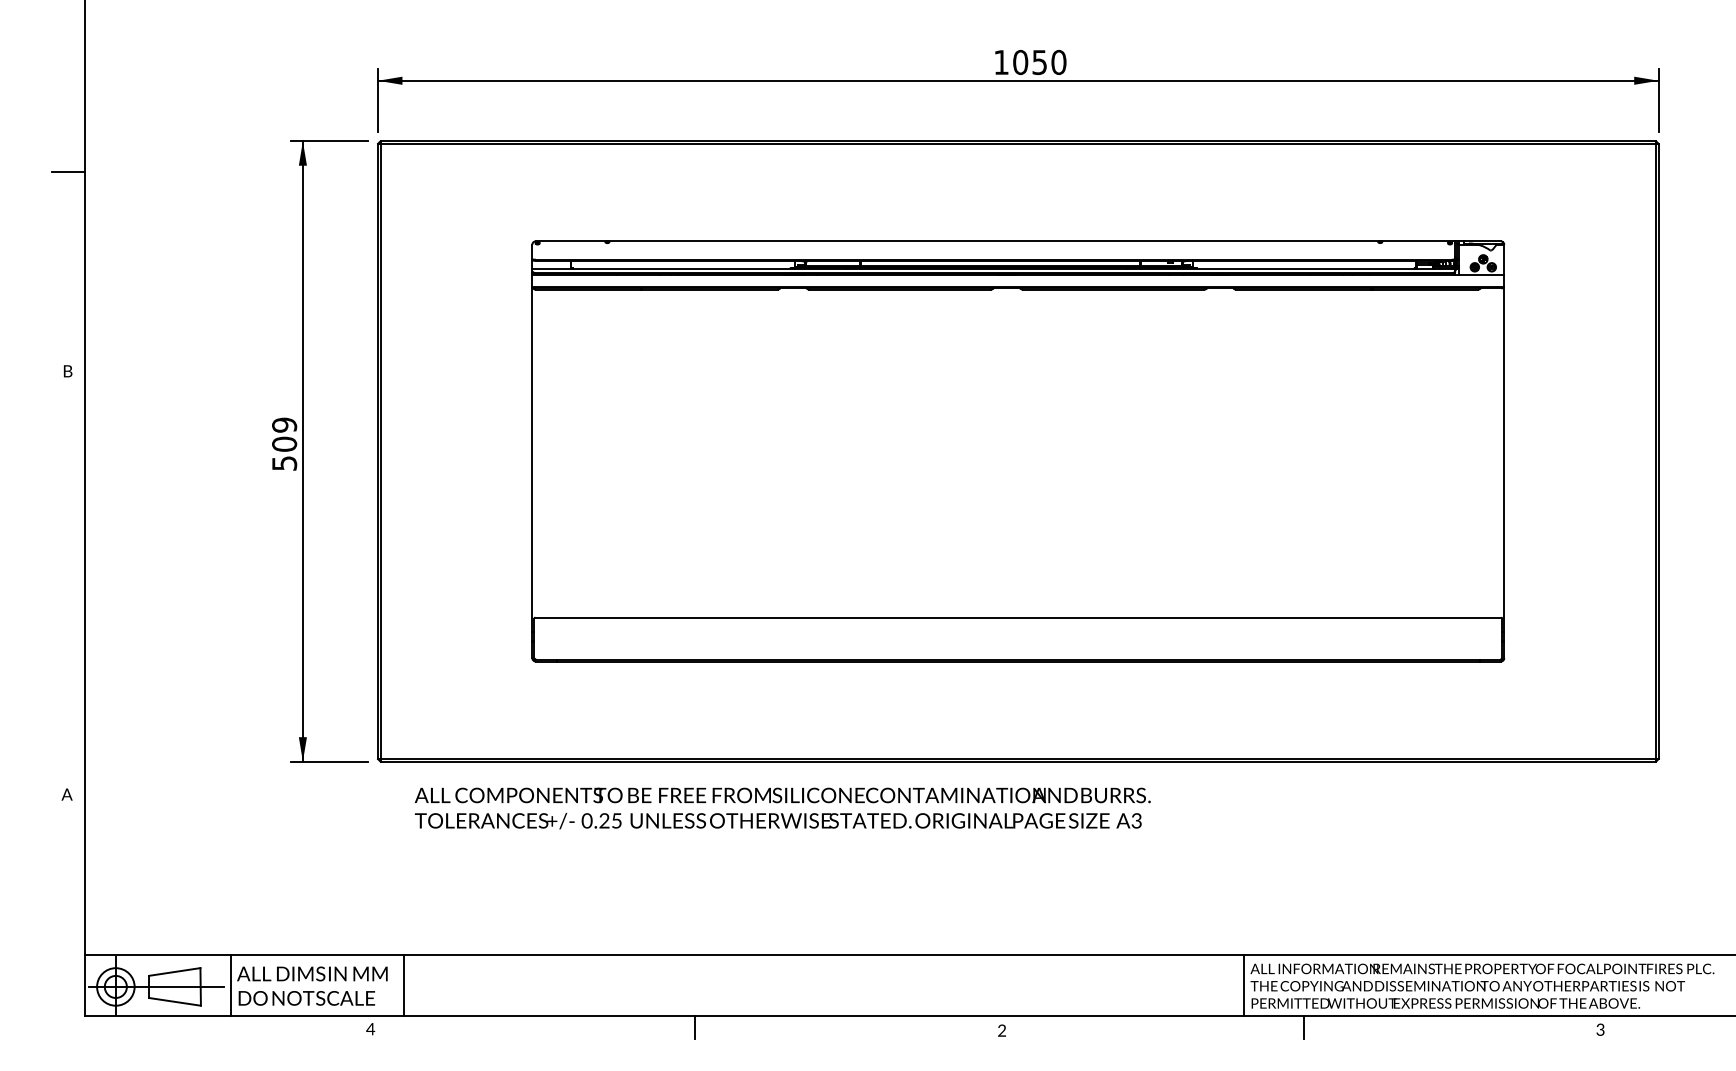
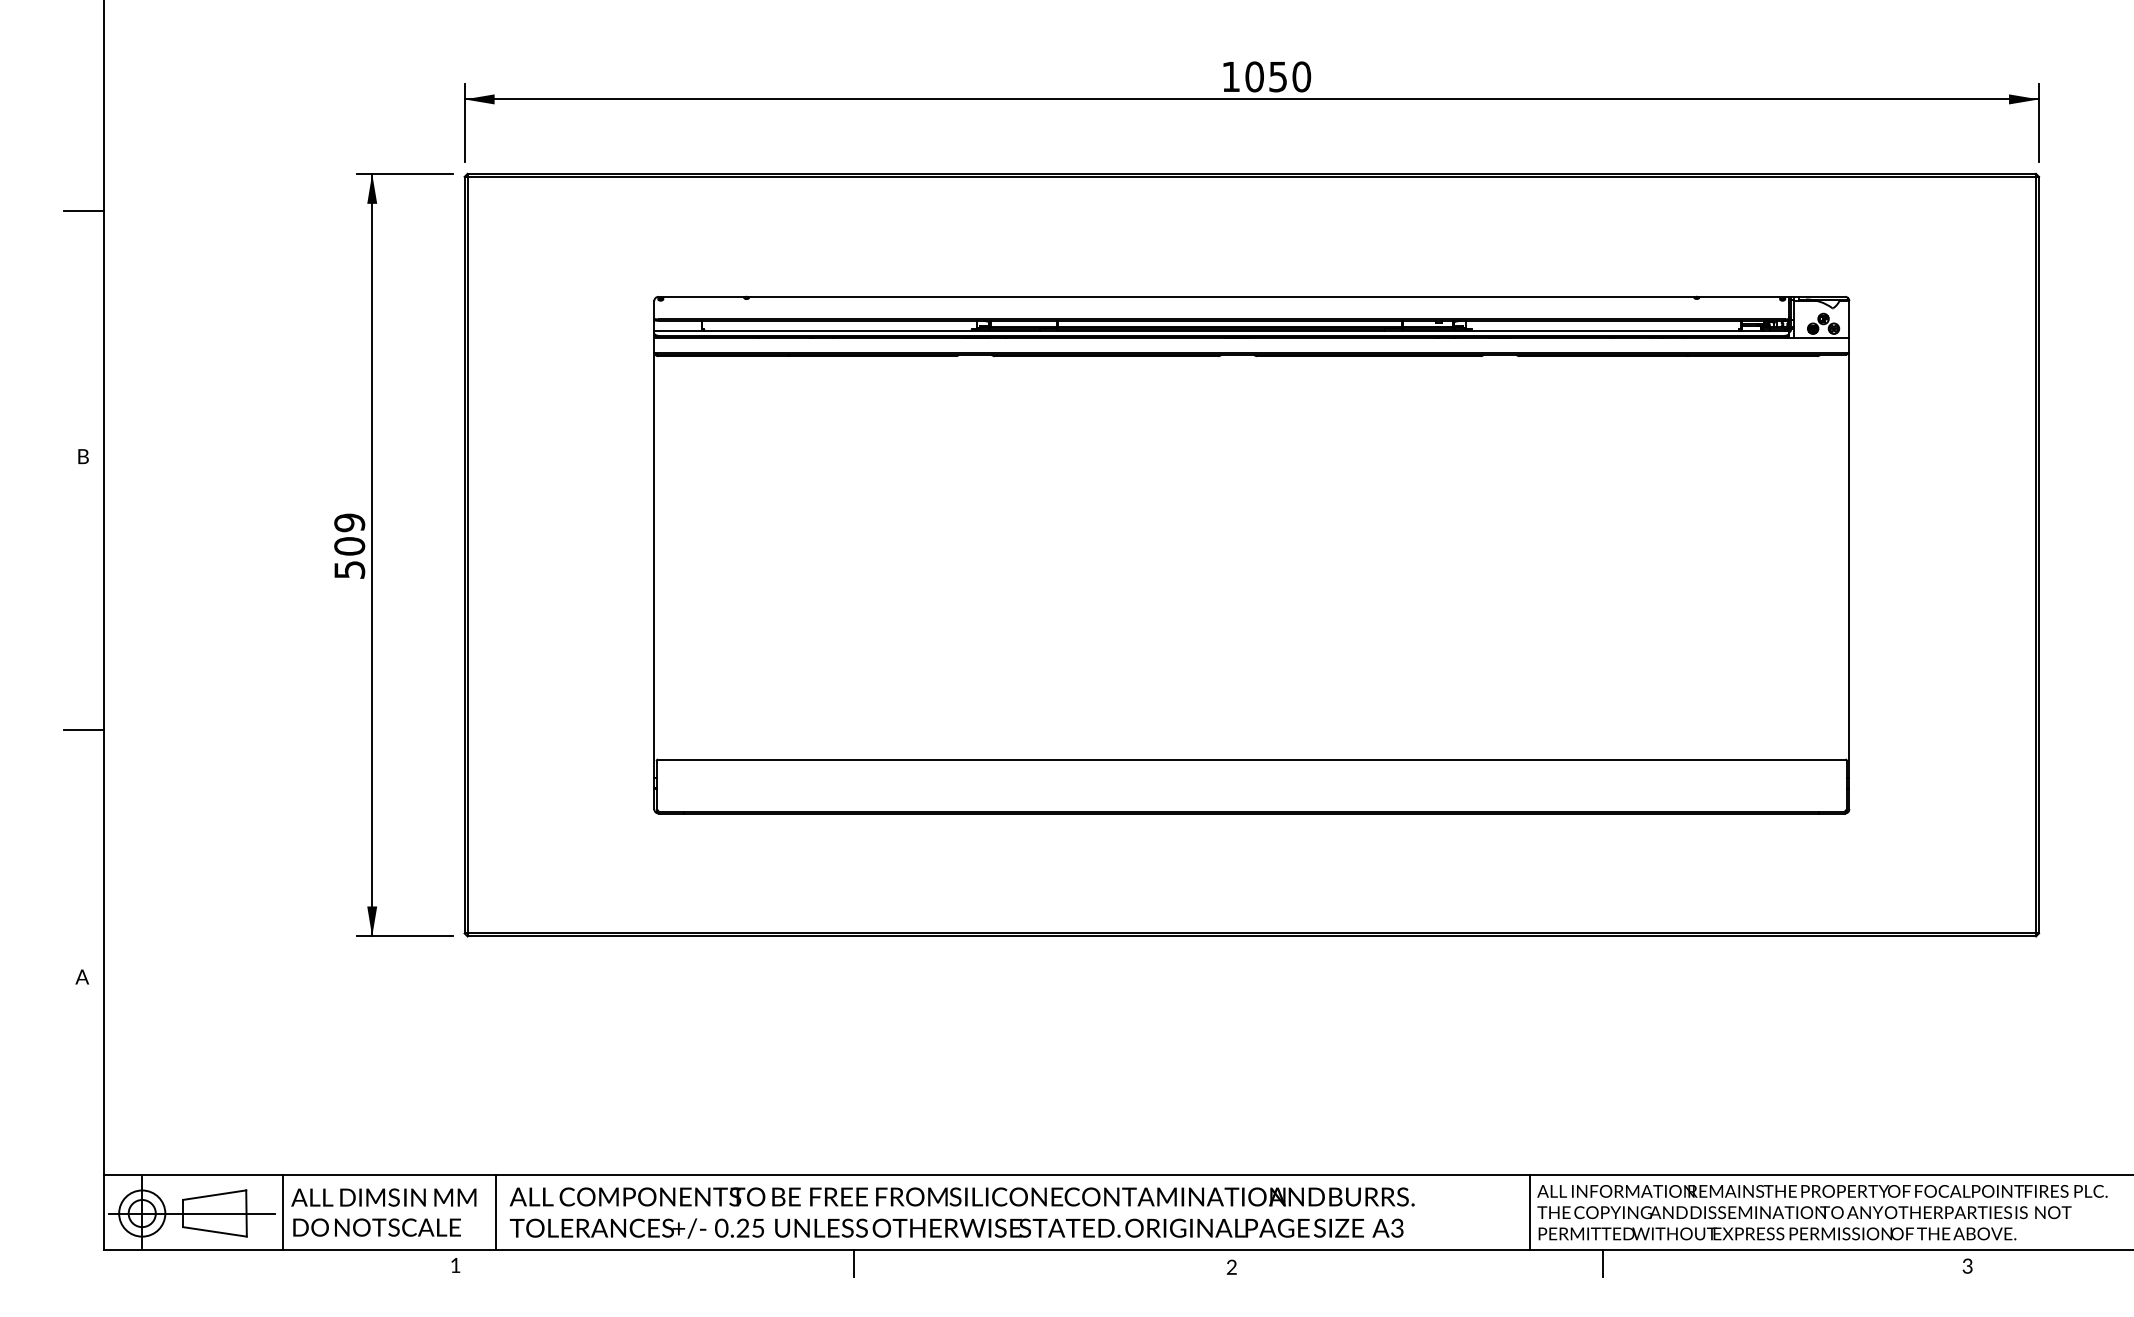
line: (68, 593) -> (84, 729), added
text: (782, 808) -> (961, 1213), moved
text: (370, 1029) -> (455, 1265), 4 -> 1

